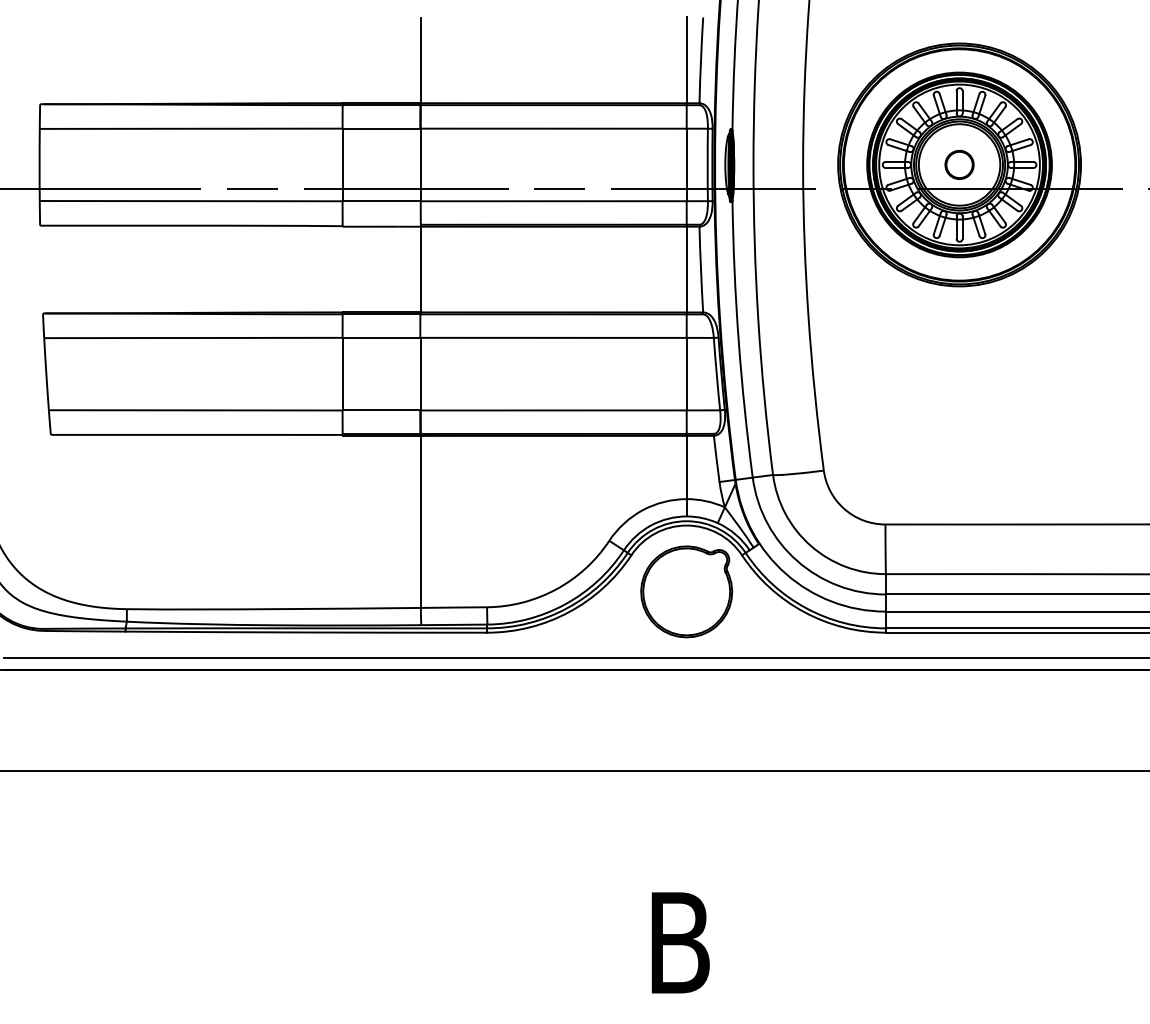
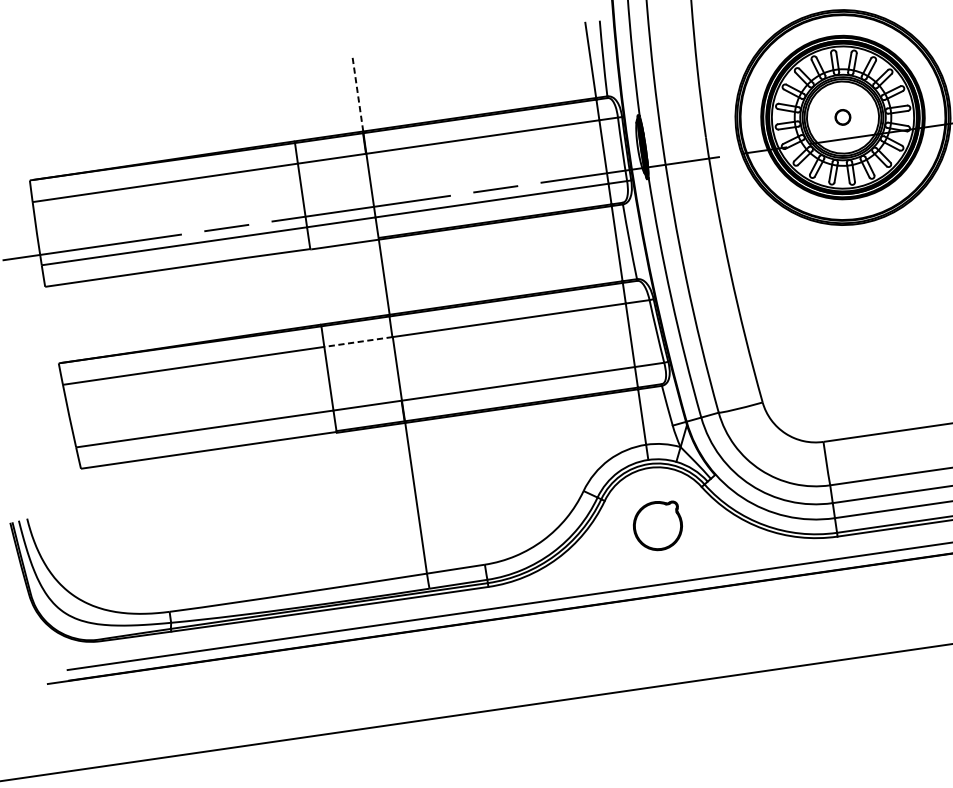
line: (420, 60) -> (357, 94), solid -> dashed
circle: (959, 164) -> (842, 117), size x0.6
line: (381, 337) -> (358, 341), solid -> dashed
part: (686, 591) -> (657, 525), size x0.6

